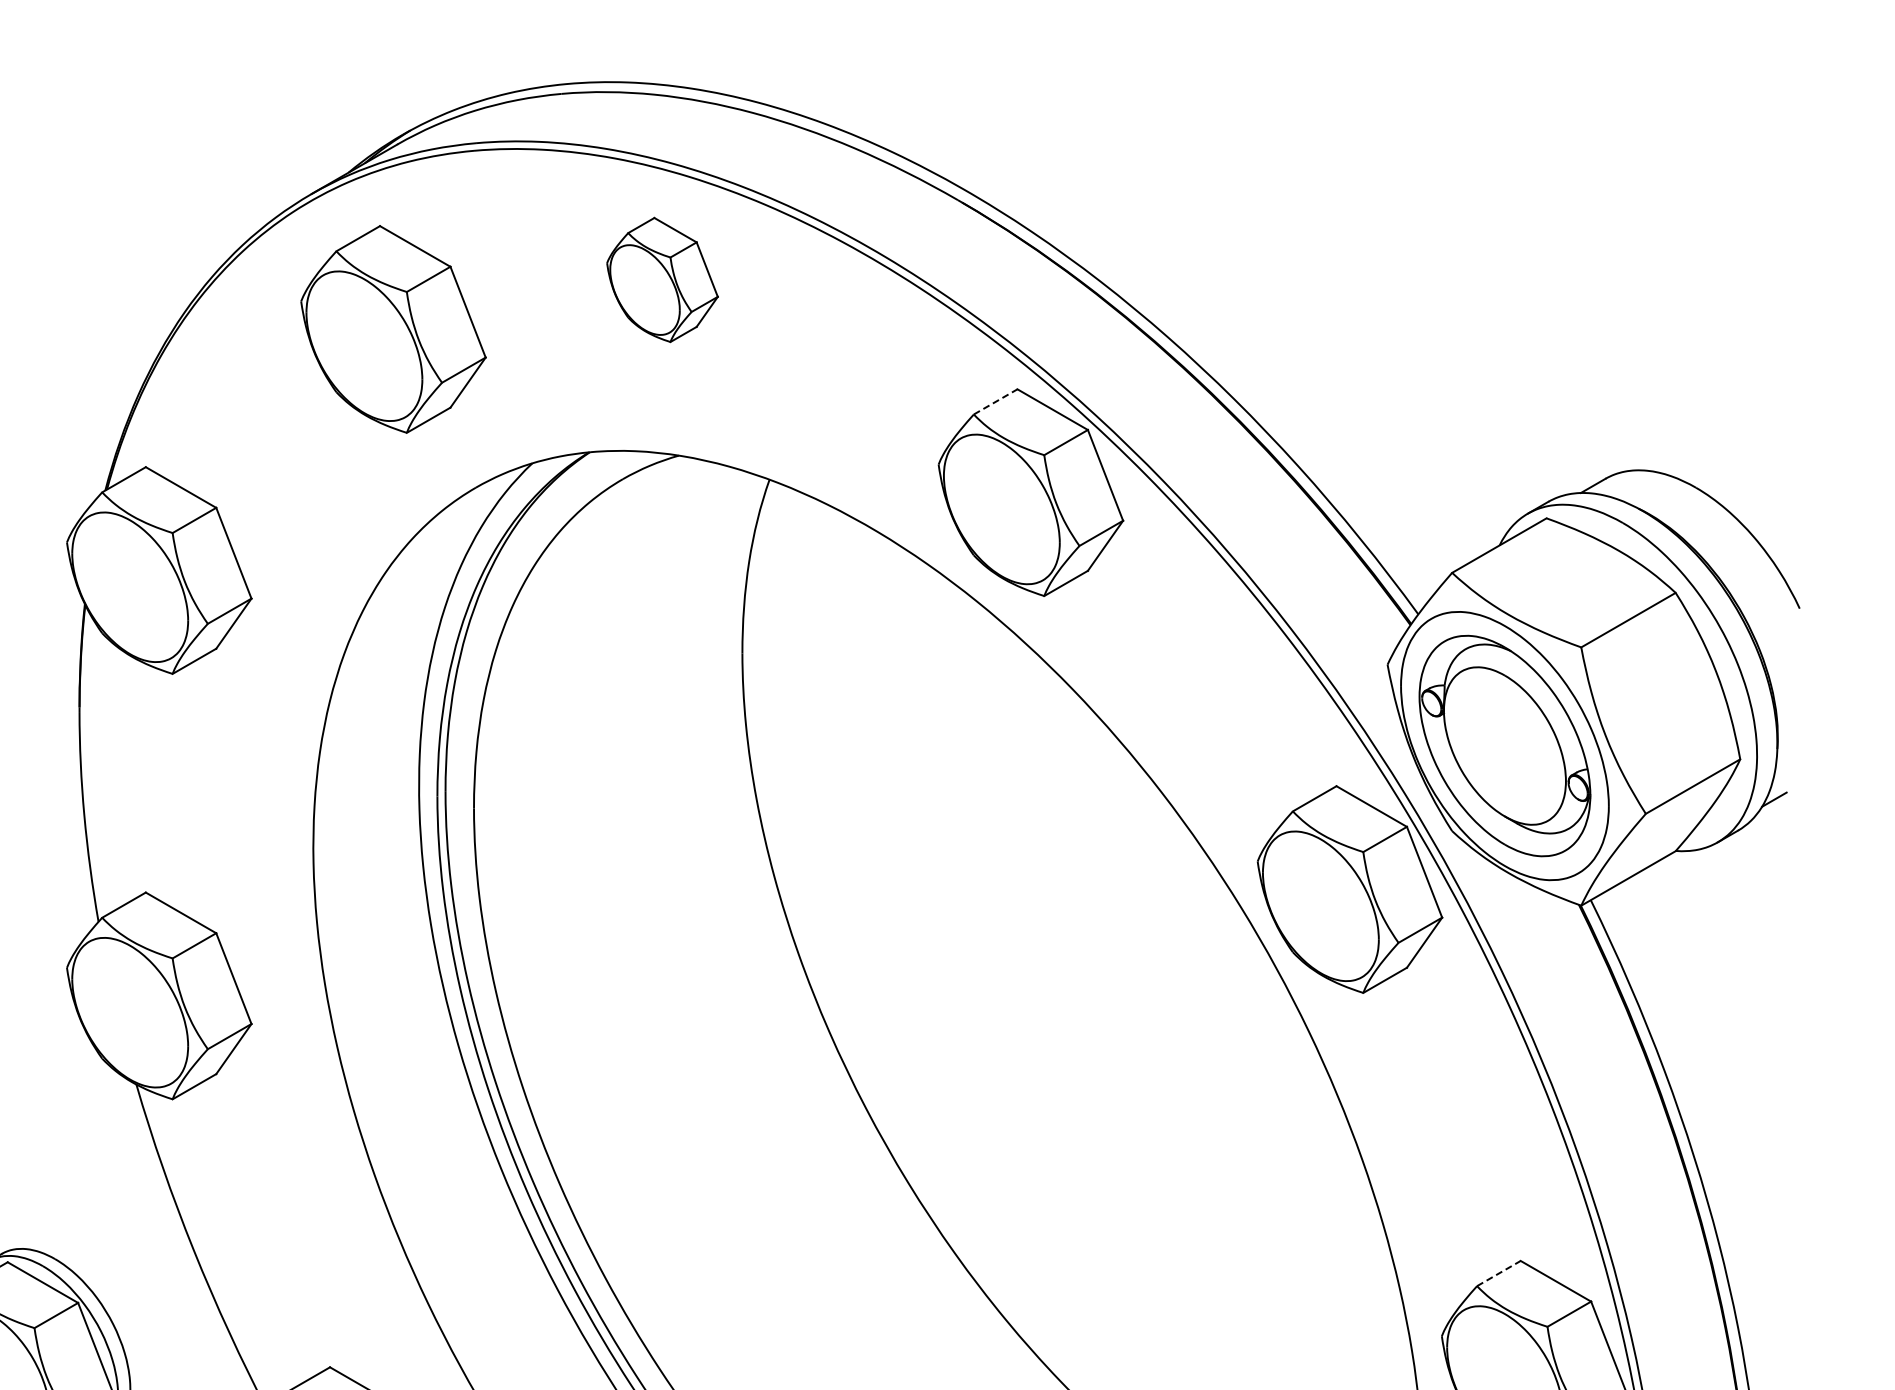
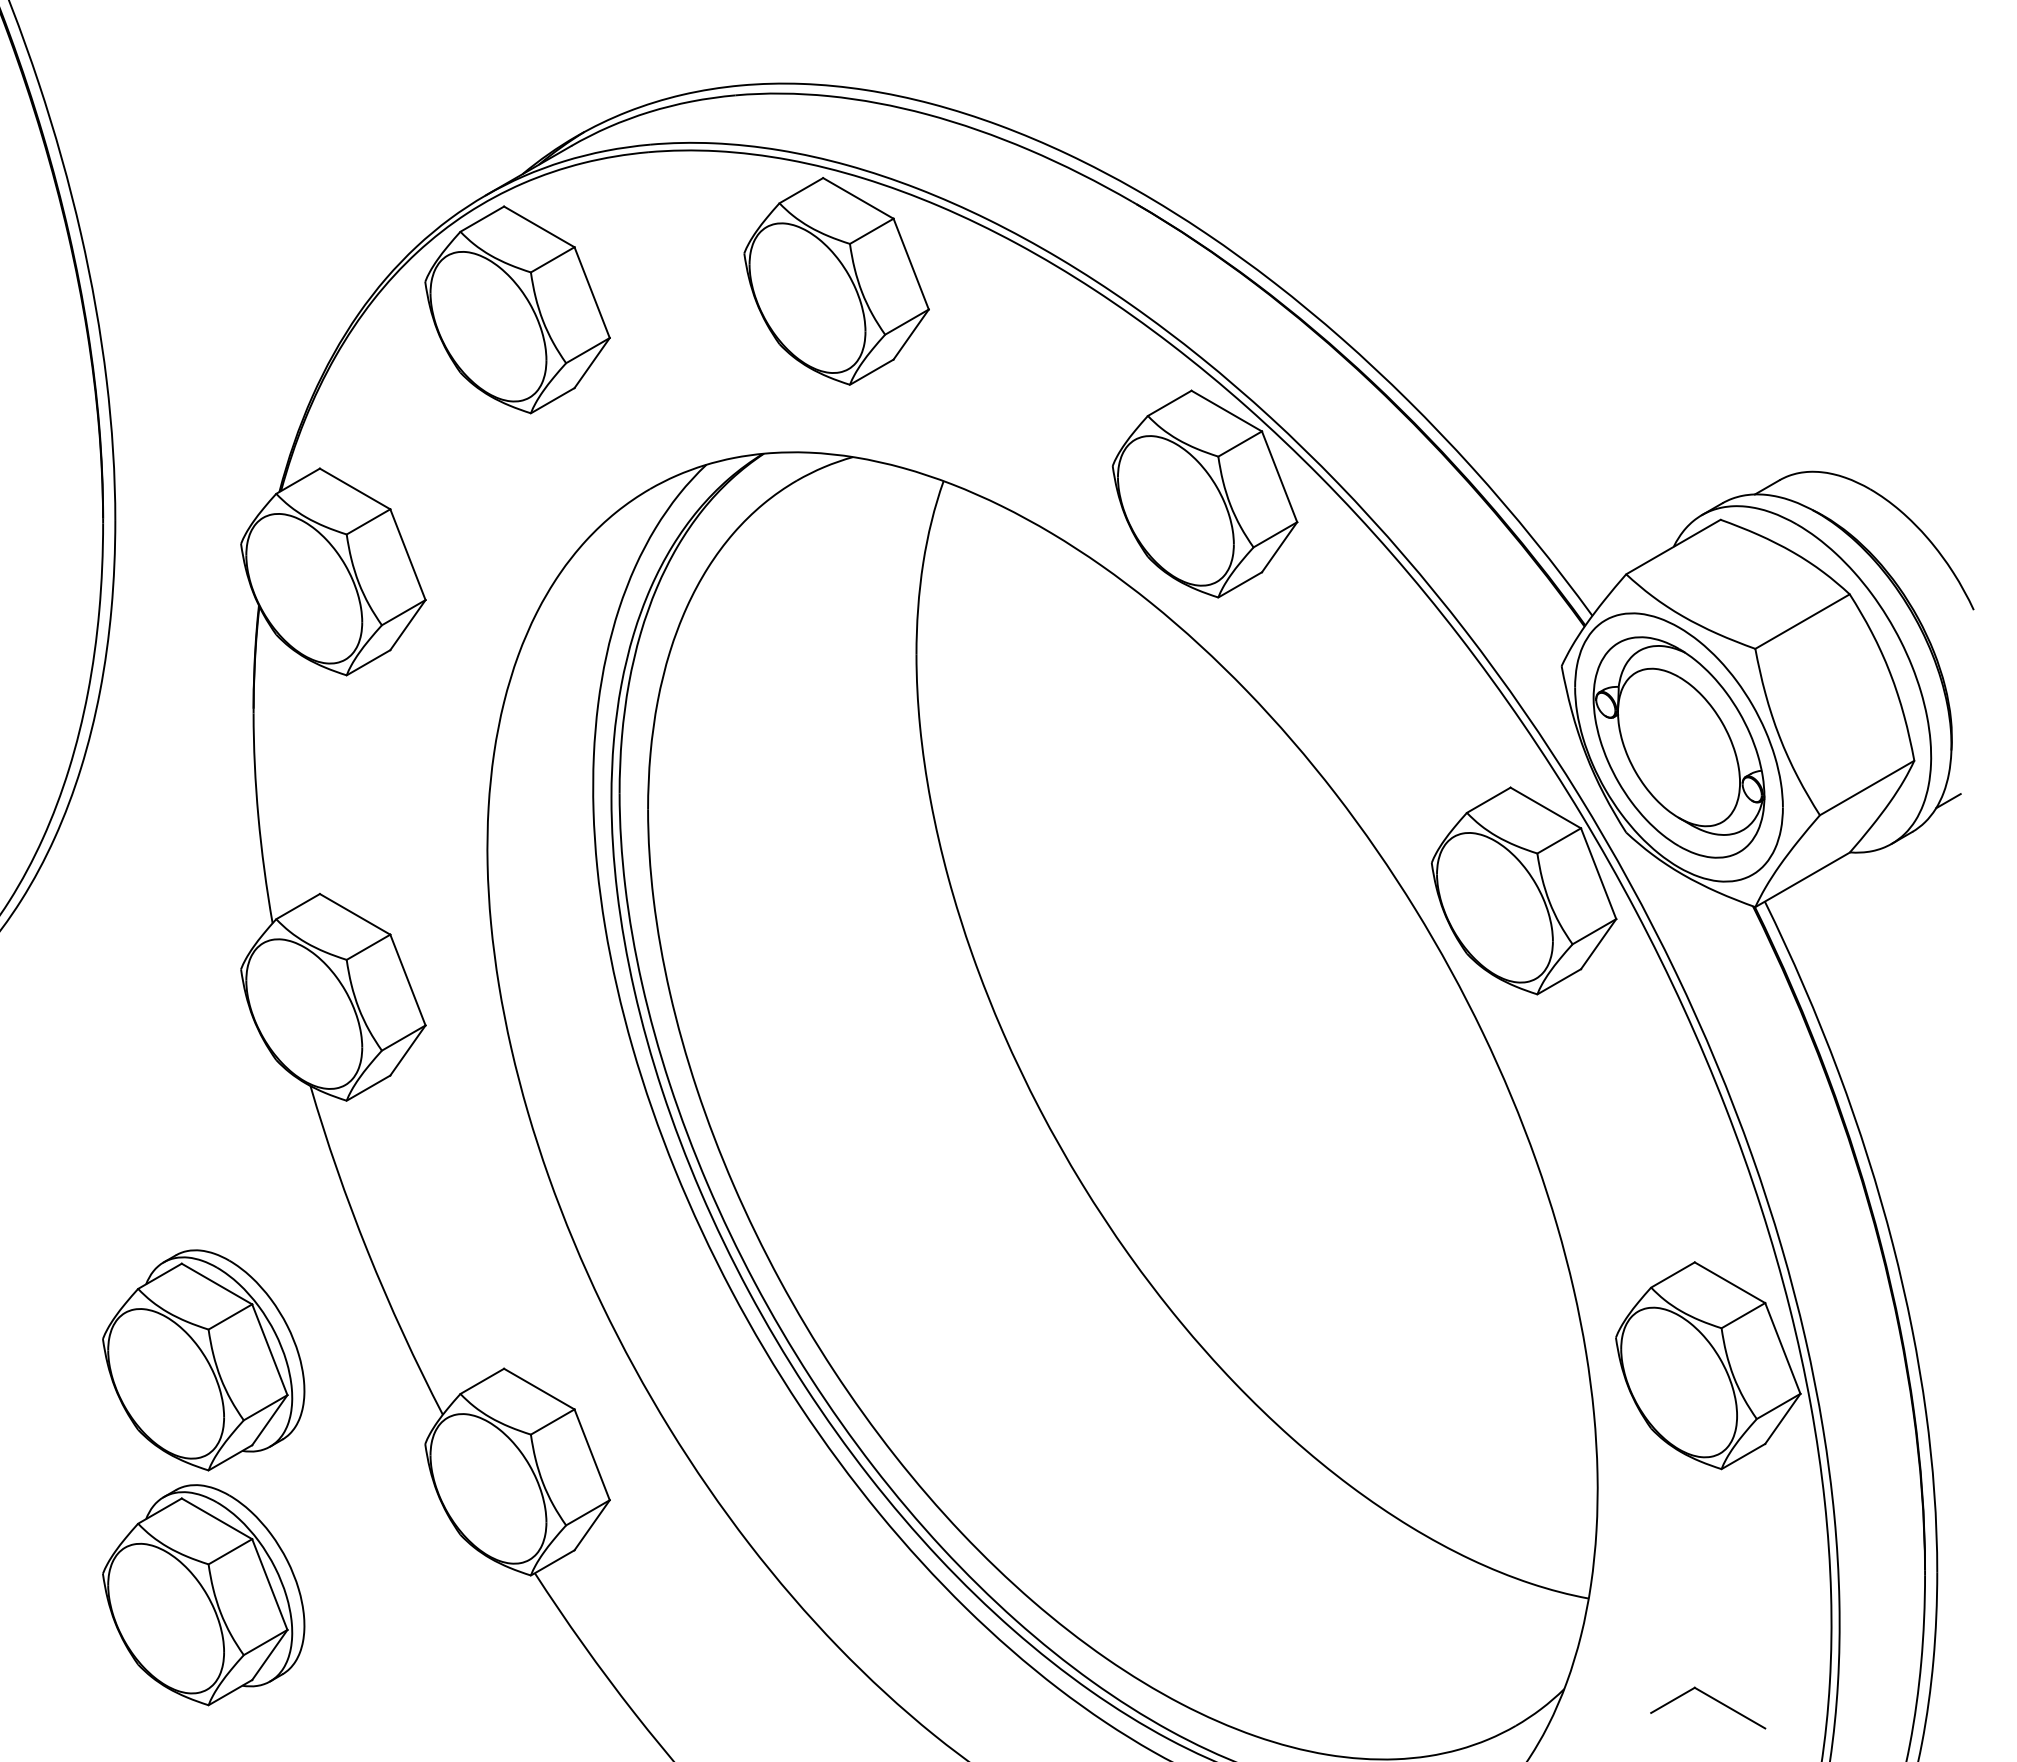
part: (662, 280) -> (836, 281), size x1.67
part: (393, 329) -> (517, 309), moved
line: (996, 402) -> (1170, 403), dashed -> solid
line: (1499, 1273) -> (1673, 1274), dashed -> solid

